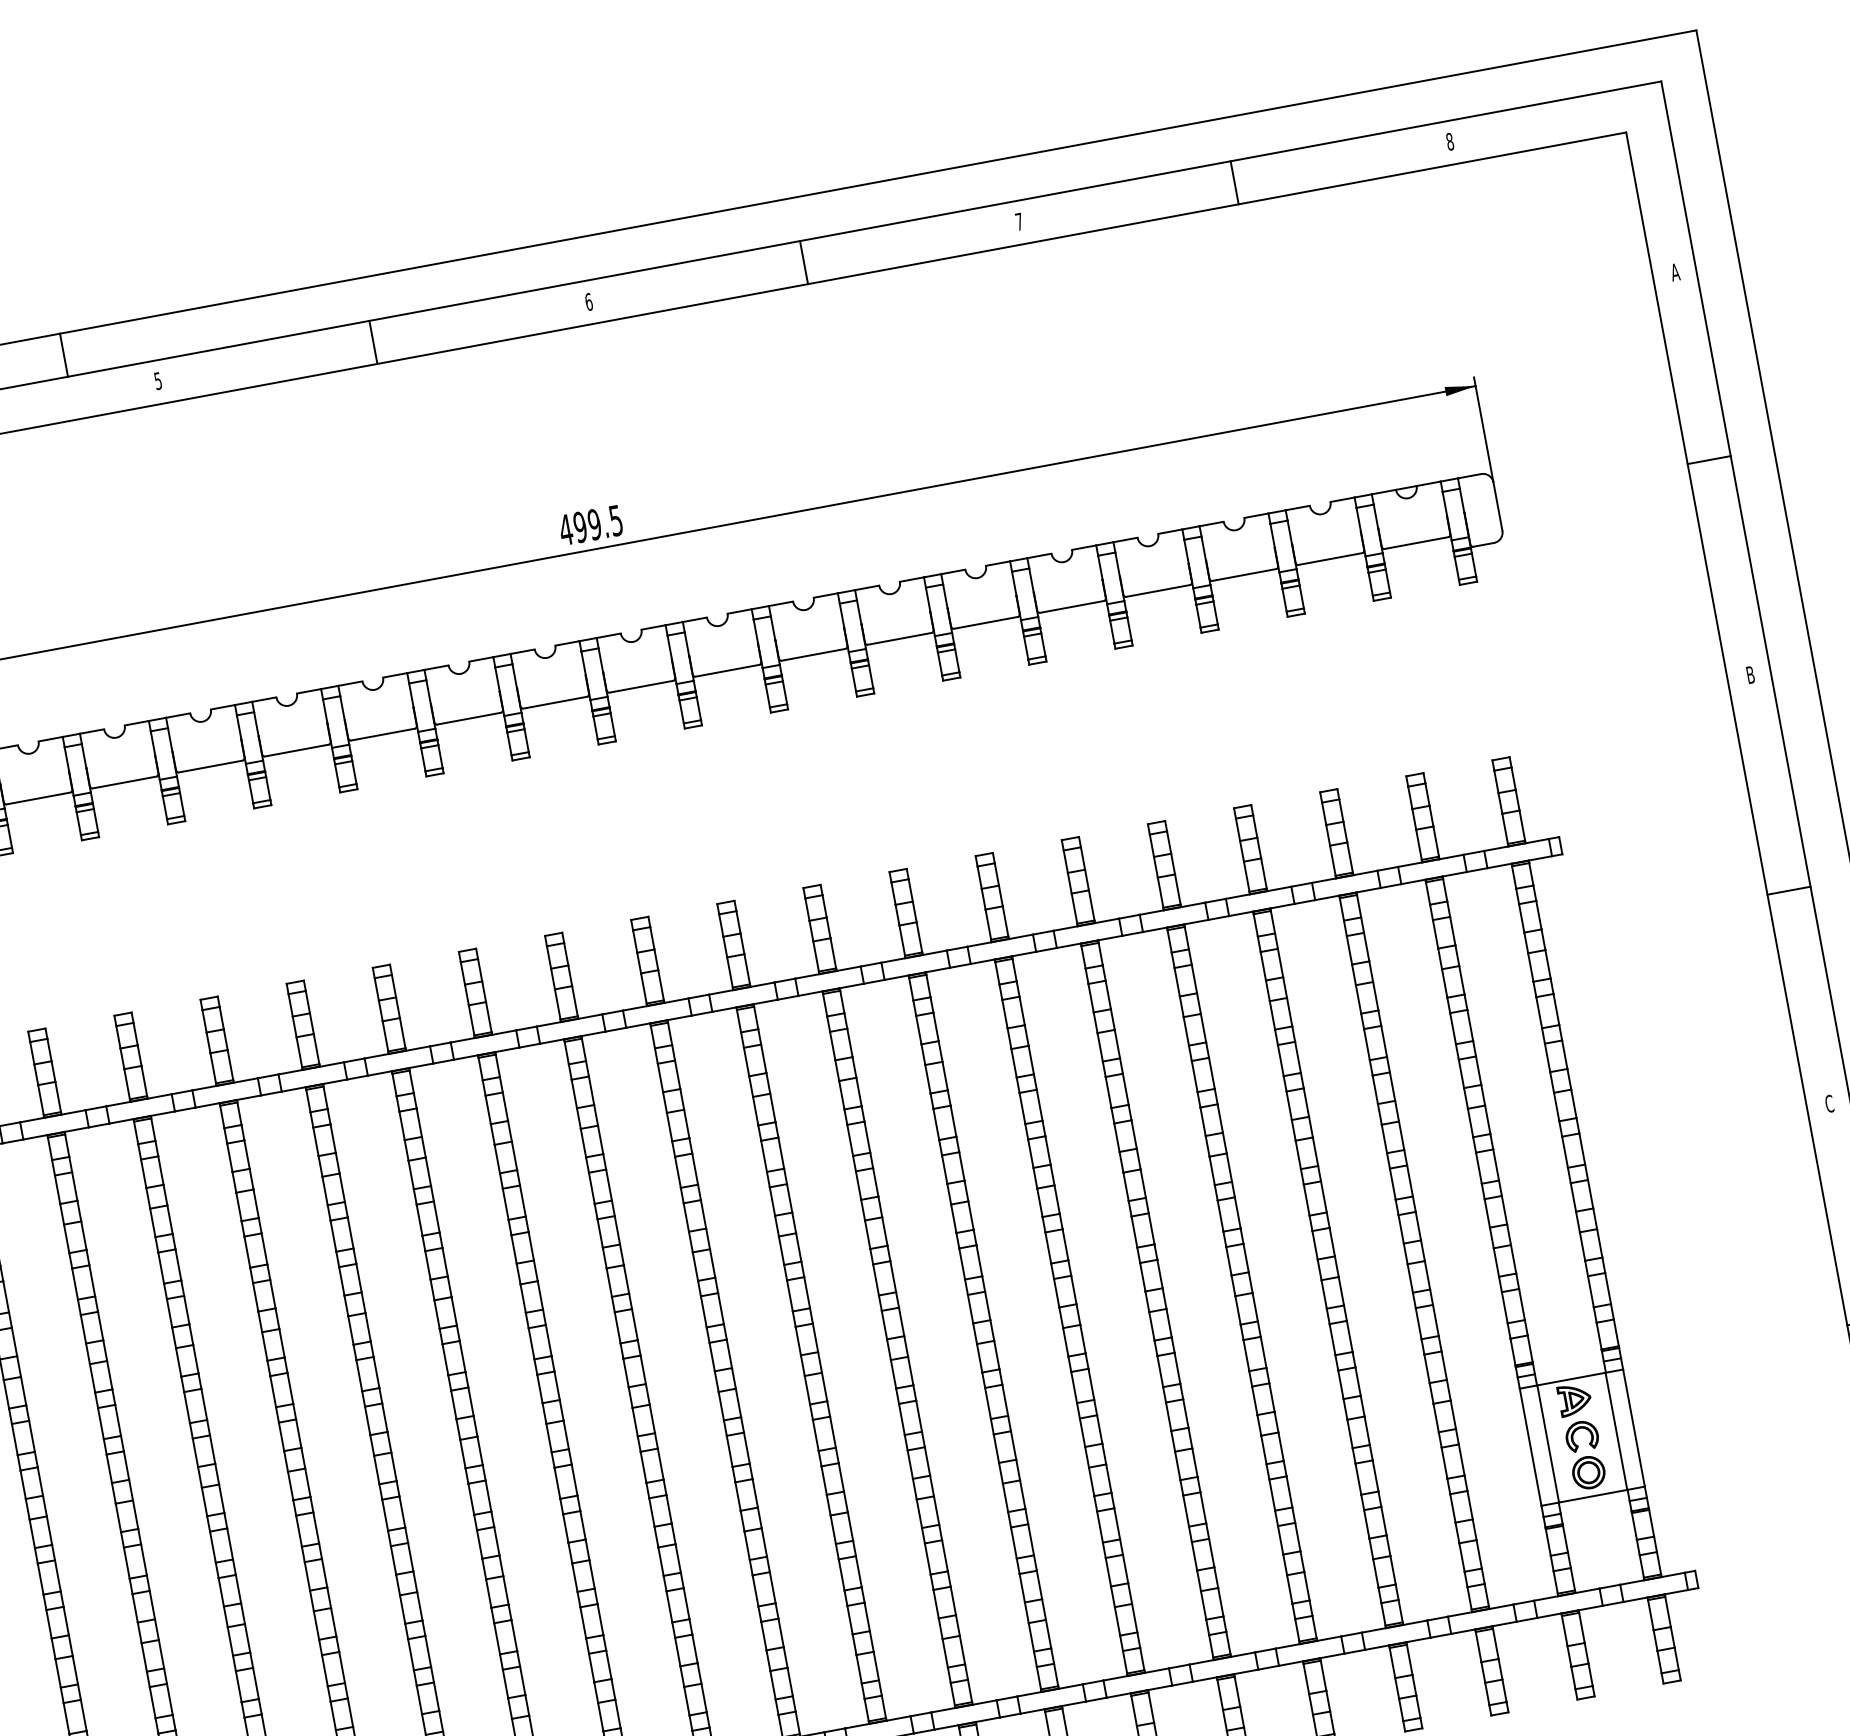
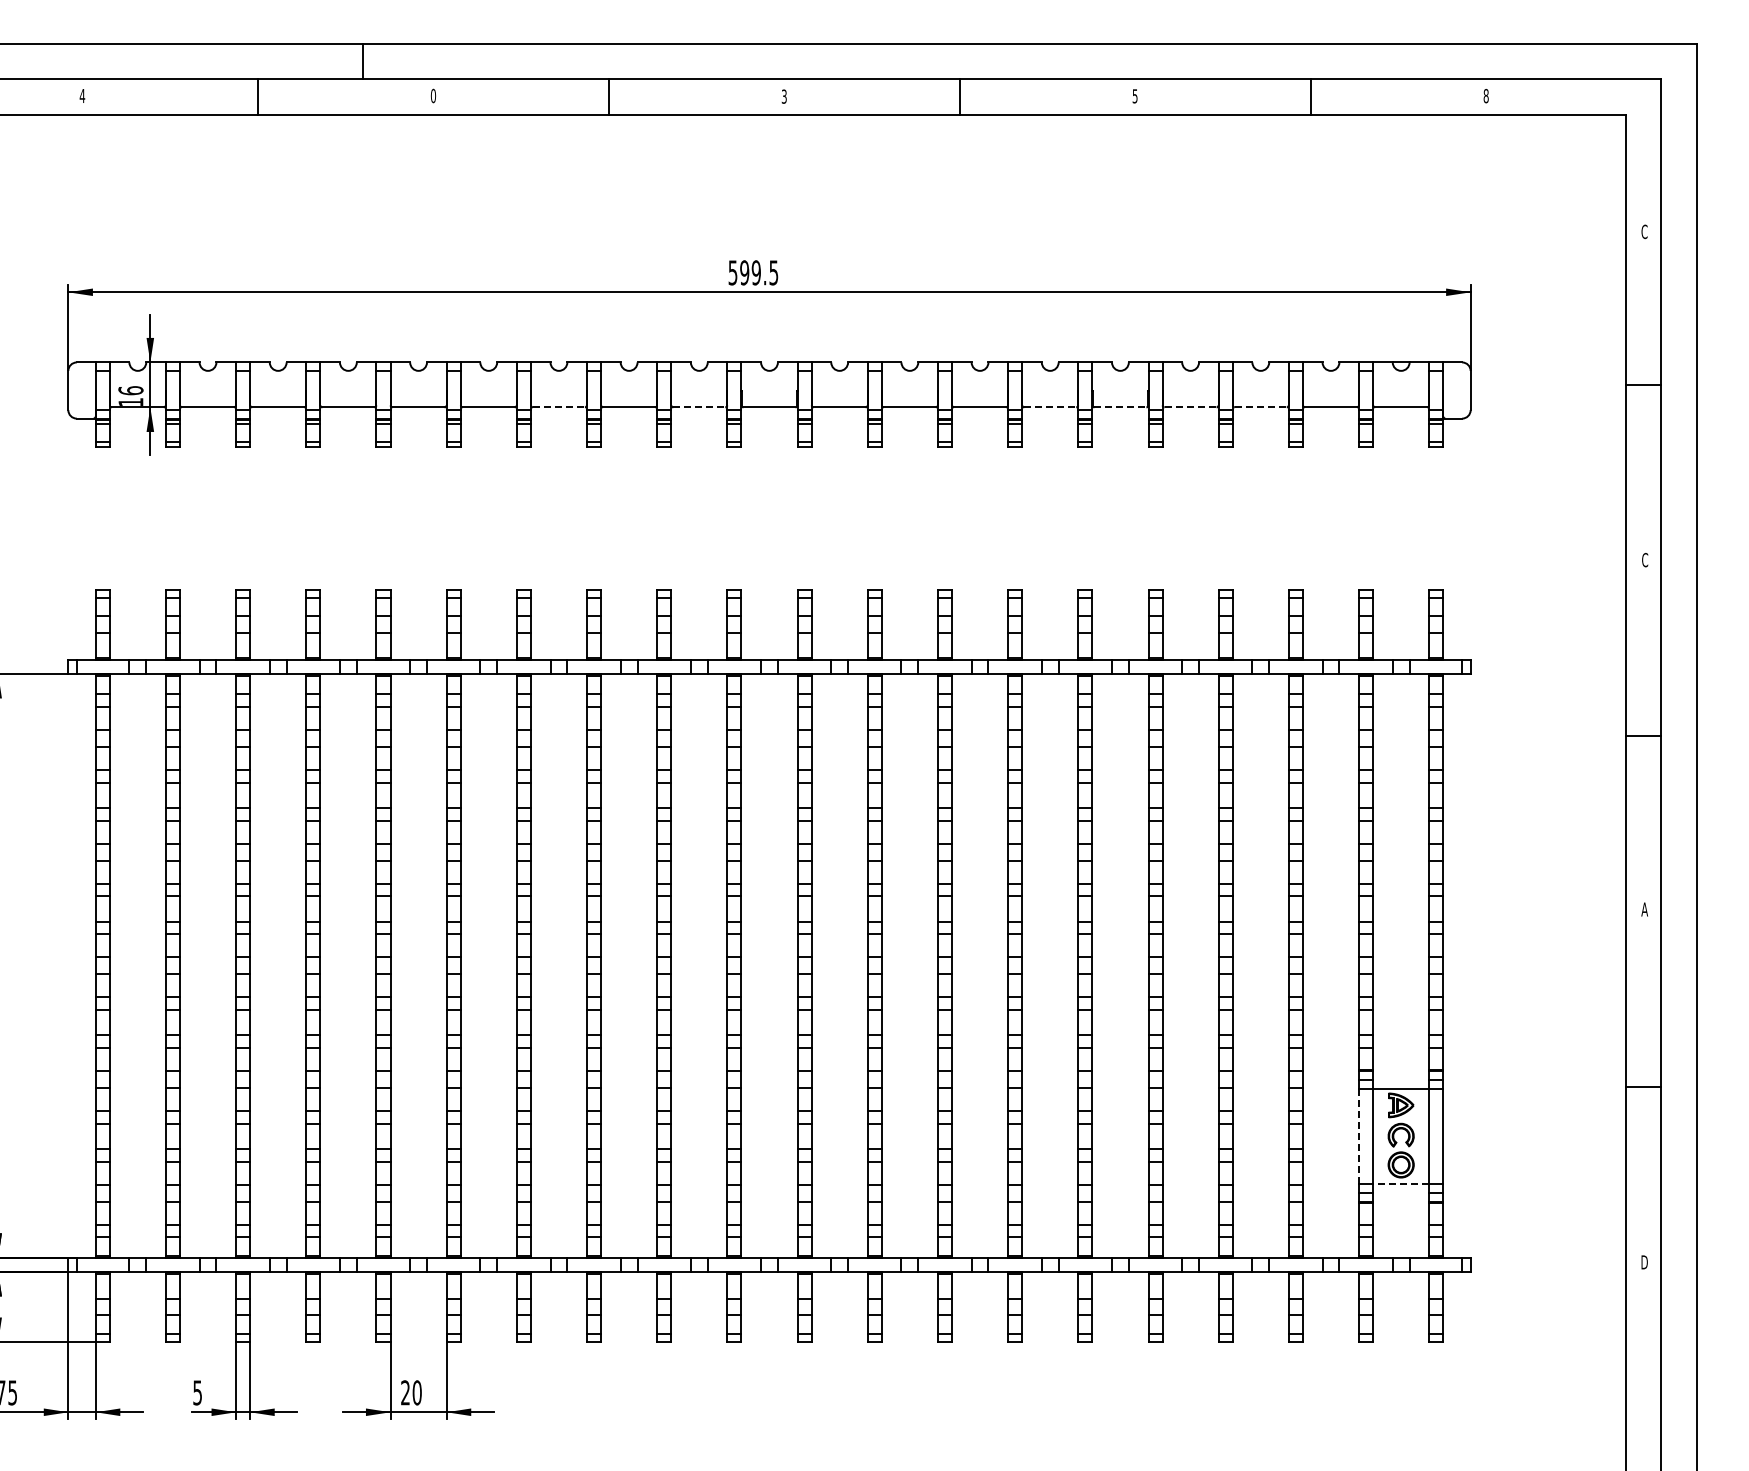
text: (1018, 222) -> (1134, 96), 7 -> 5
text: (1675, 271) -> (1644, 231), A -> C
text: (587, 302) -> (783, 96), 6 -> 3
text: (158, 380) -> (433, 95), 5 -> 0
text: (565, 529) -> (732, 272), 499.5 -> 599.5
line: (1243, 575) -> (1260, 407), solid -> dashed
line: (1158, 591) -> (1190, 407), solid -> dashed
line: (1072, 607) -> (1120, 407), solid -> dashed
line: (986, 622) -> (1050, 407), solid -> dashed
text: (1750, 674) -> (1645, 559), B -> C
line: (555, 702) -> (699, 407), solid -> dashed
line: (382, 734) -> (558, 407), solid -> dashed
text: (1829, 1103) -> (1644, 909), C -> A
line: (1531, 1447) -> (1359, 1136), solid -> dashed
line: (1593, 1496) -> (1401, 1184), solid -> dashed

